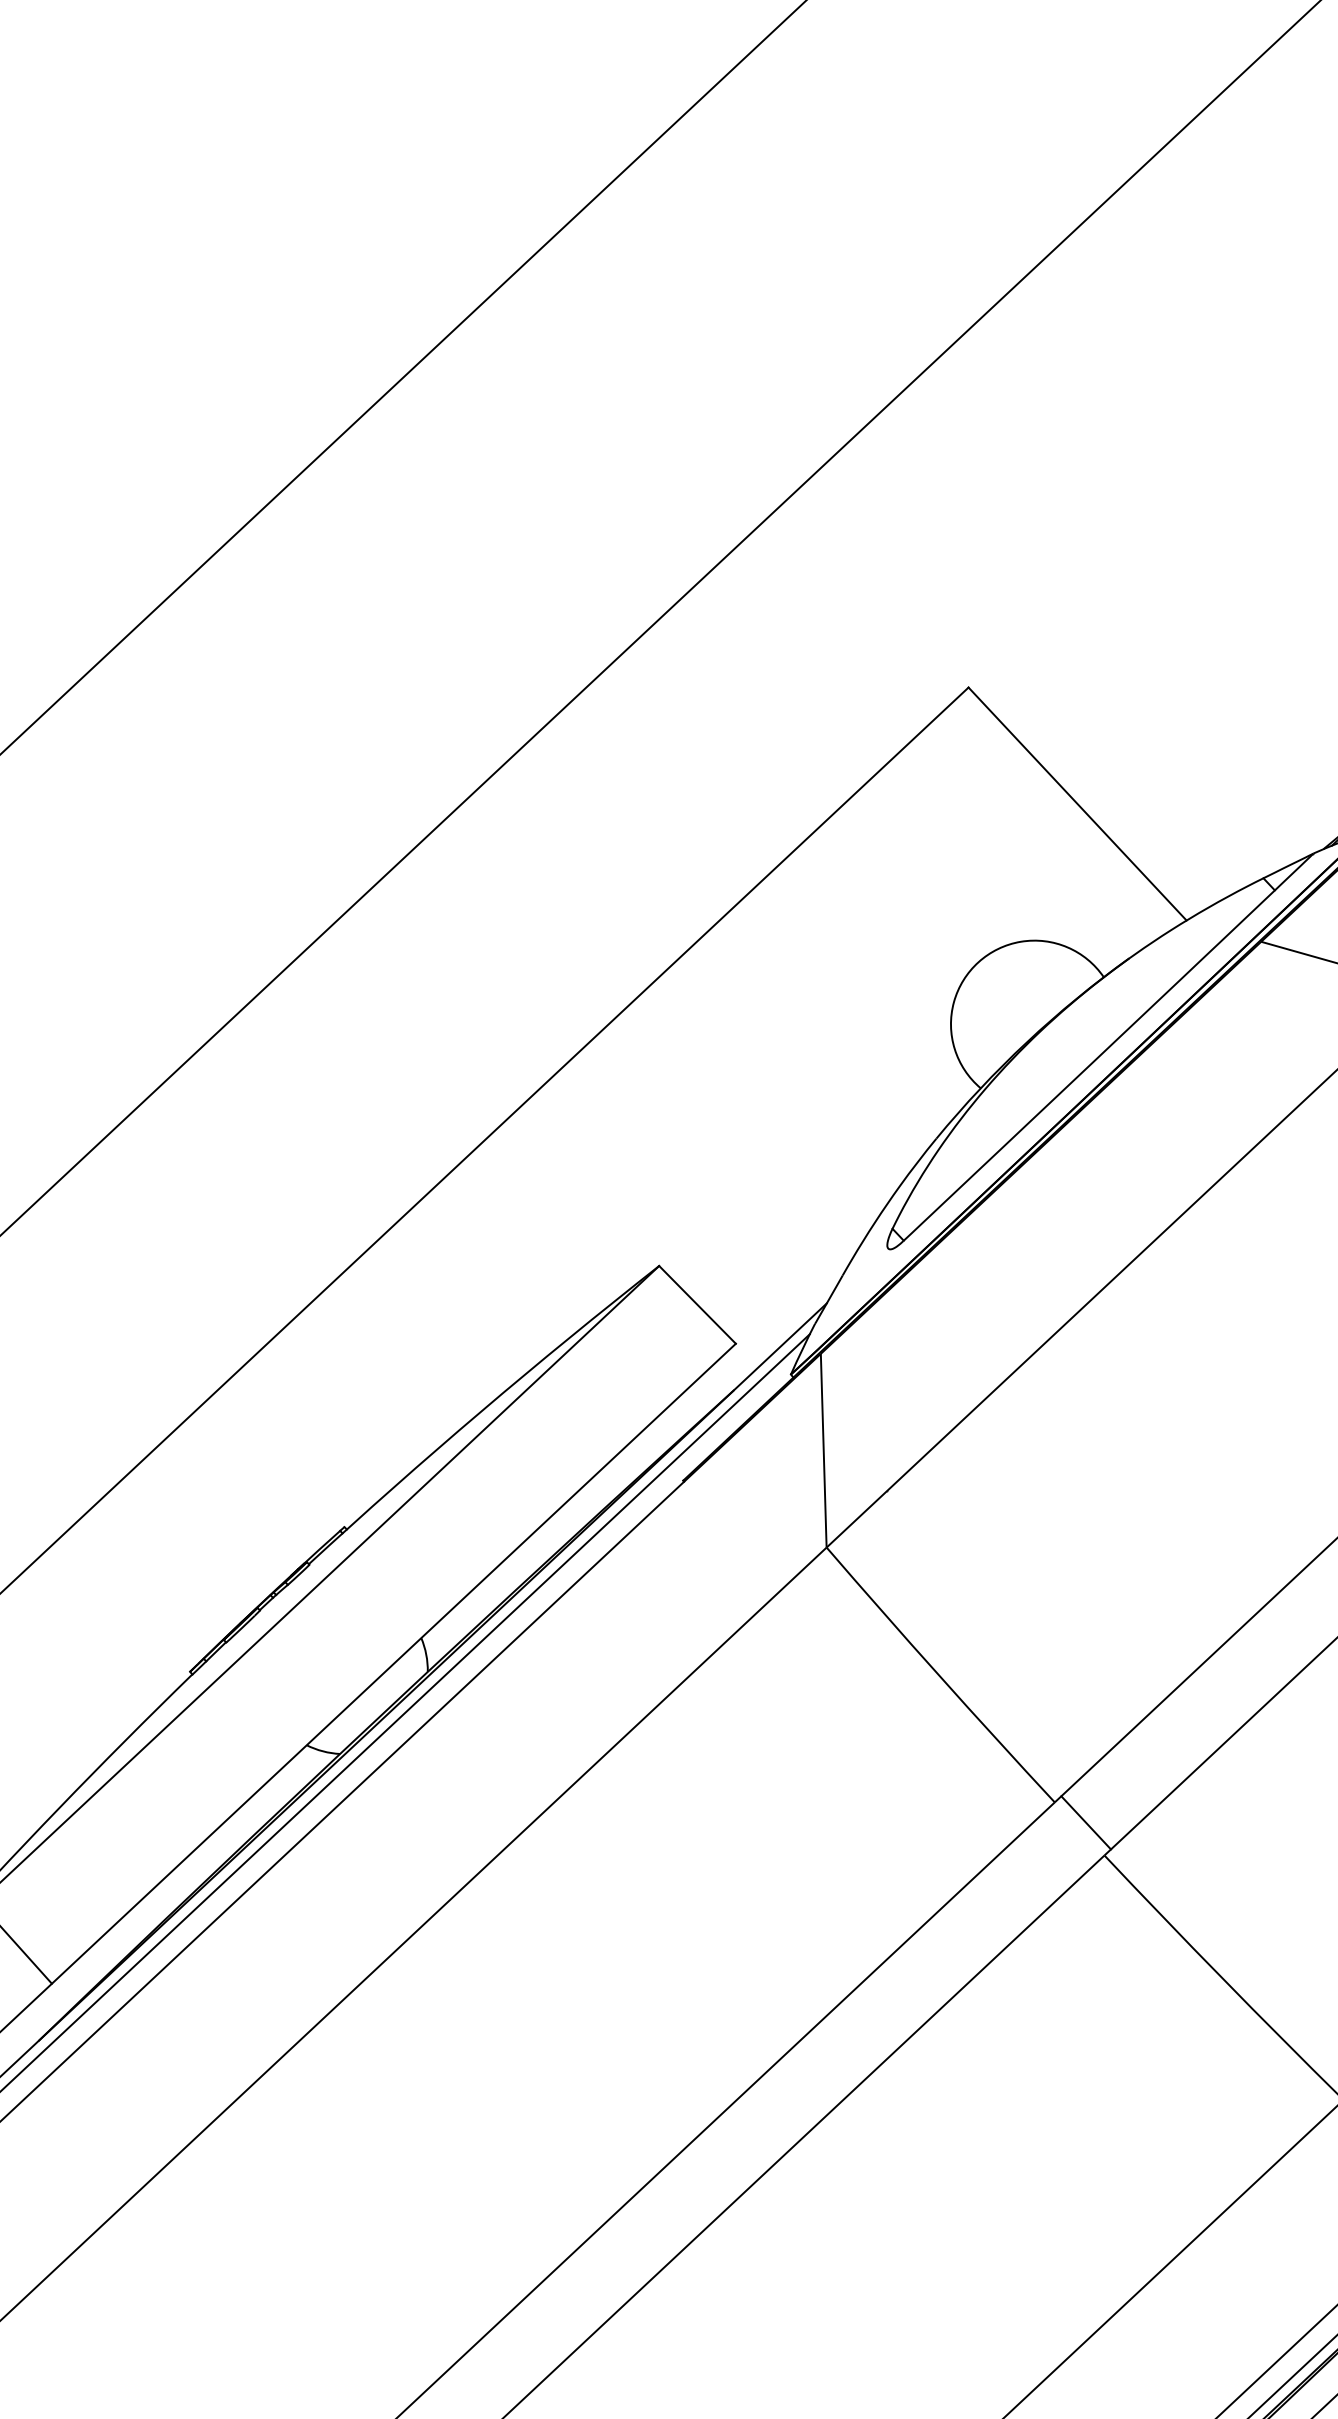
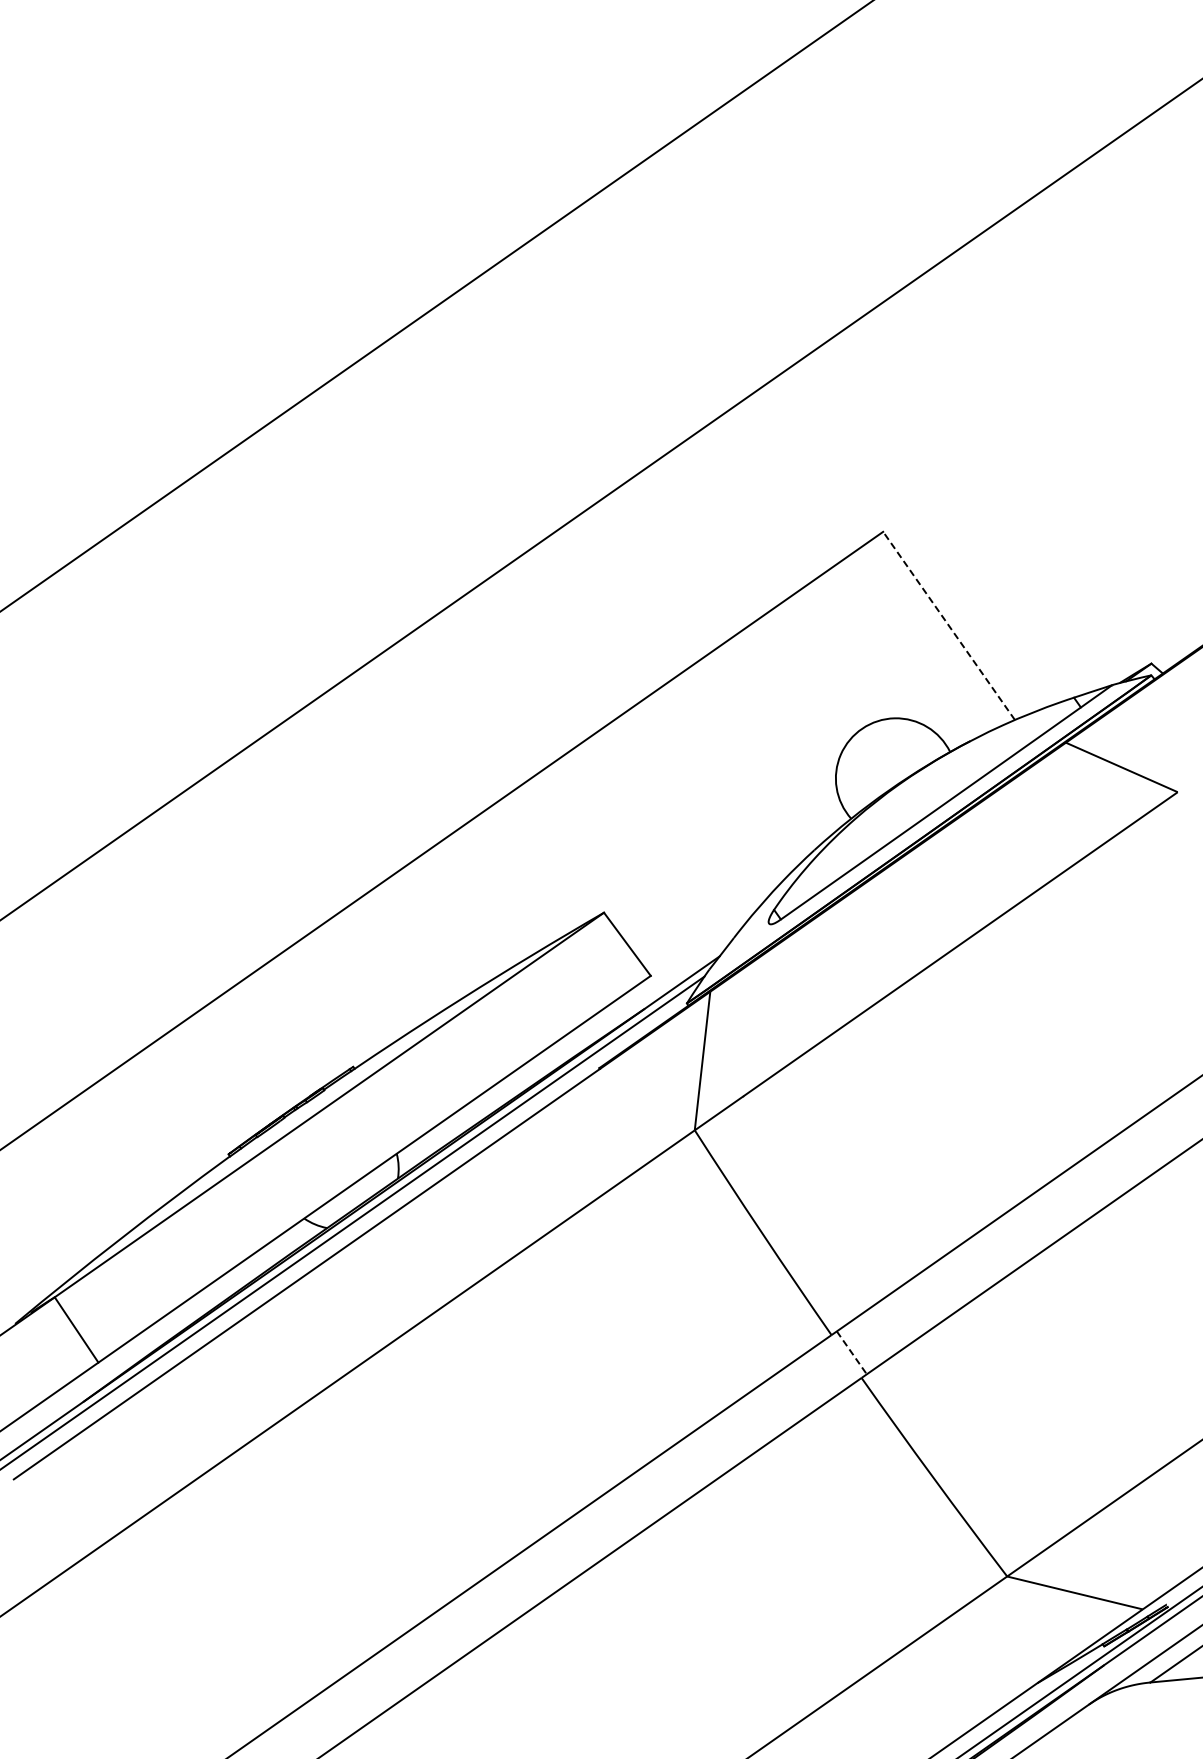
line: (1078, 803) -> (949, 625), solid -> dashed
line: (1087, 1823) -> (852, 1353), solid -> dashed

